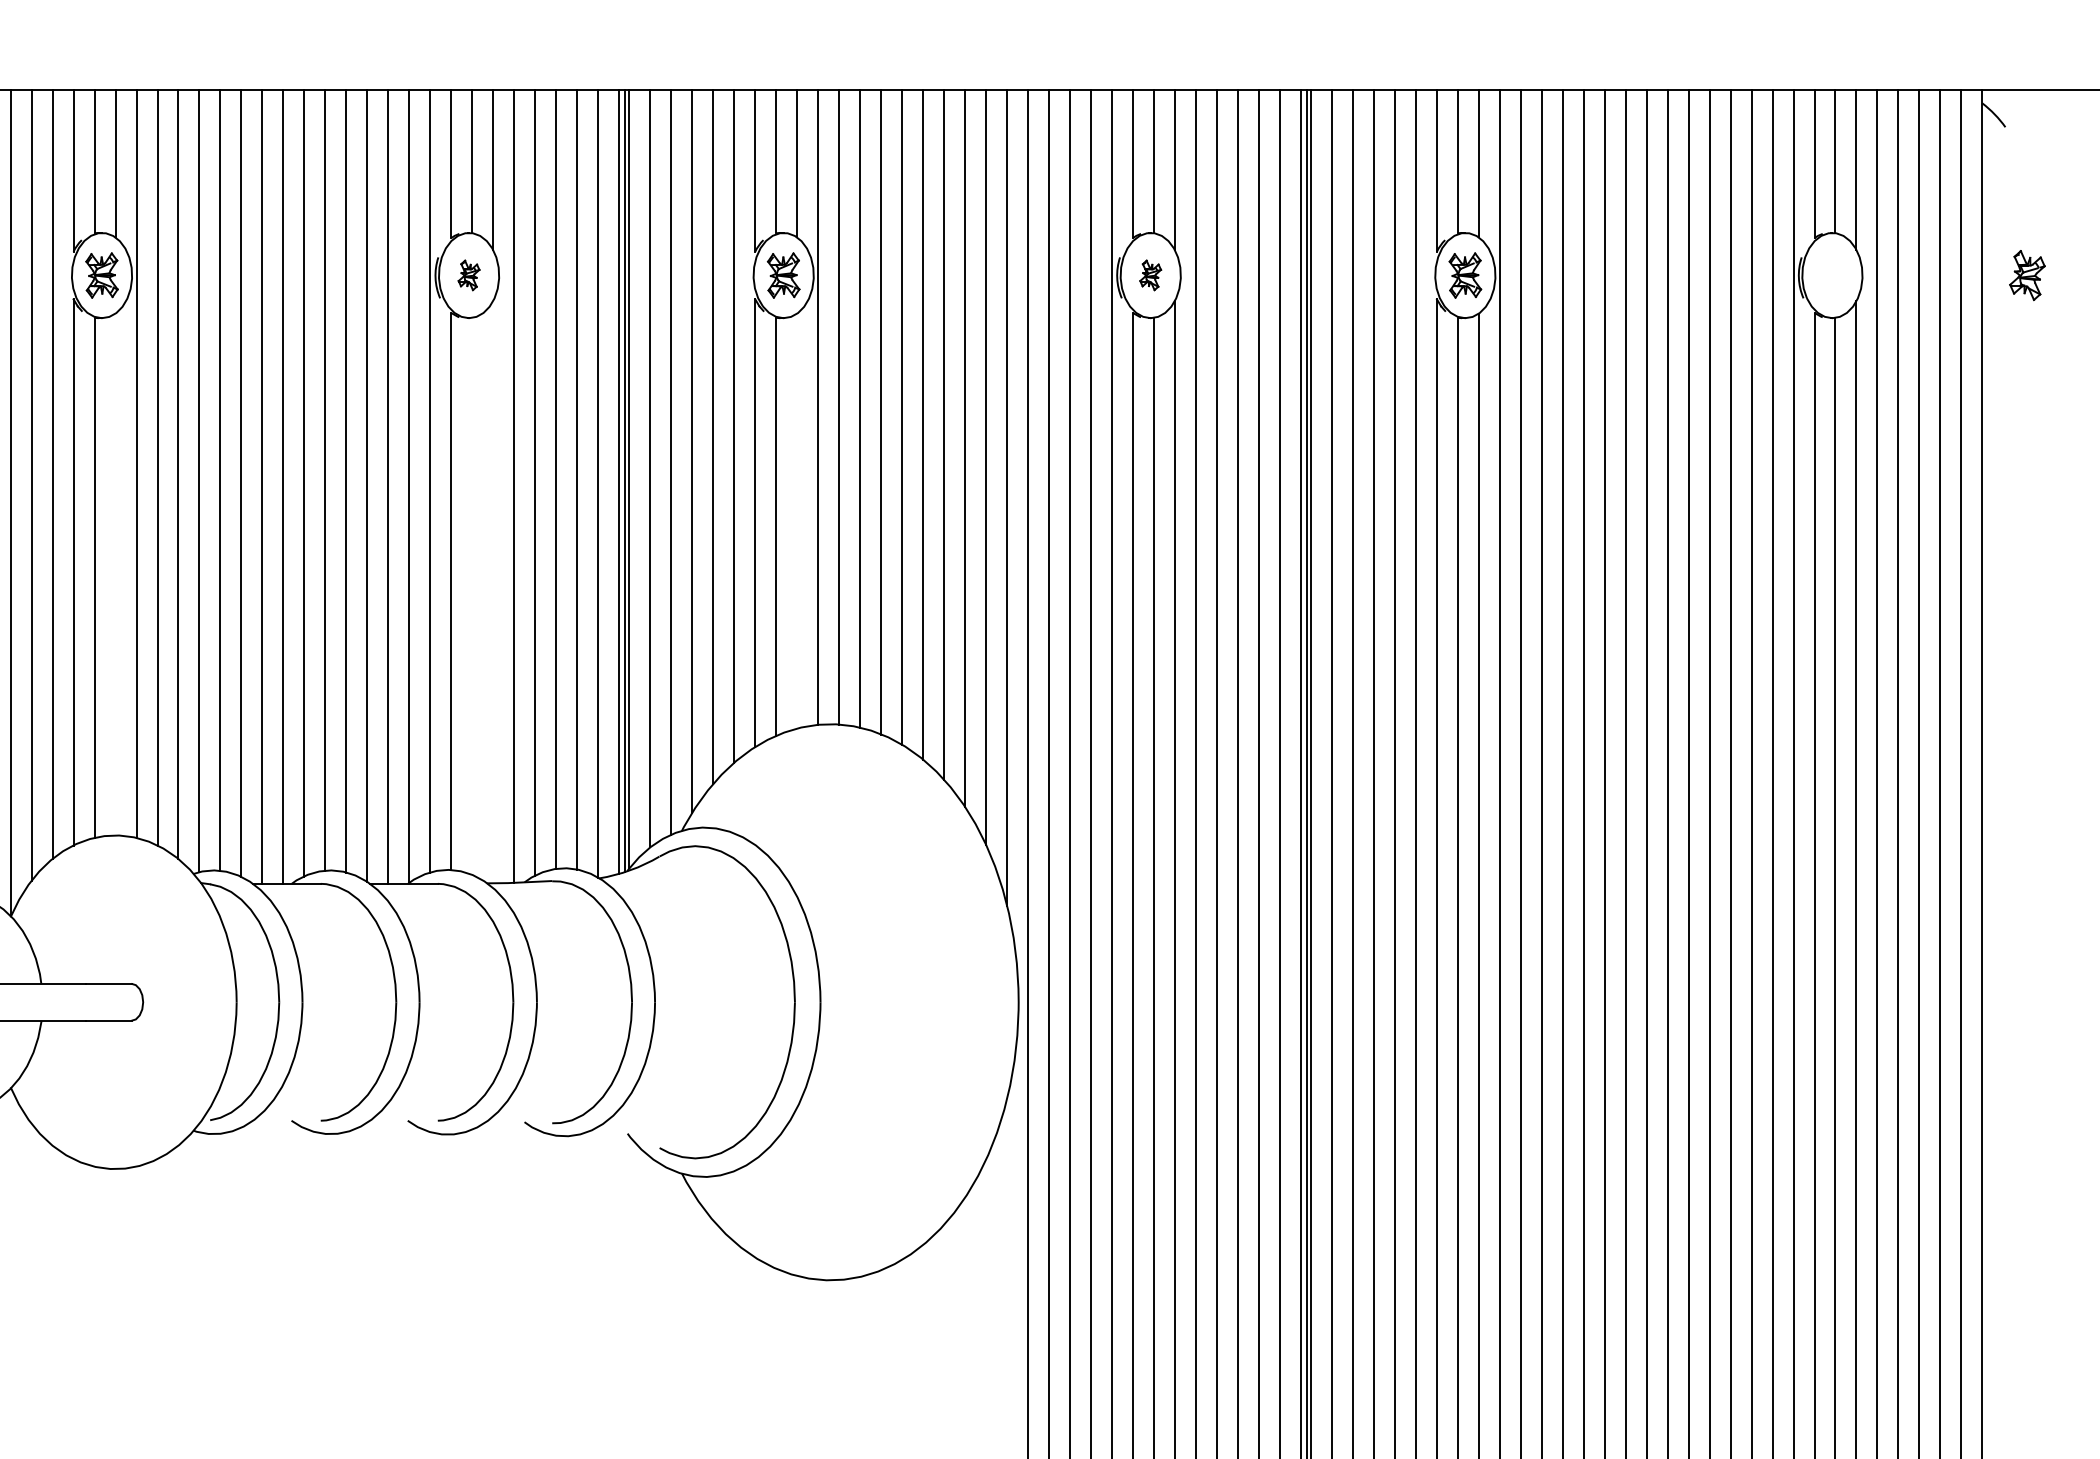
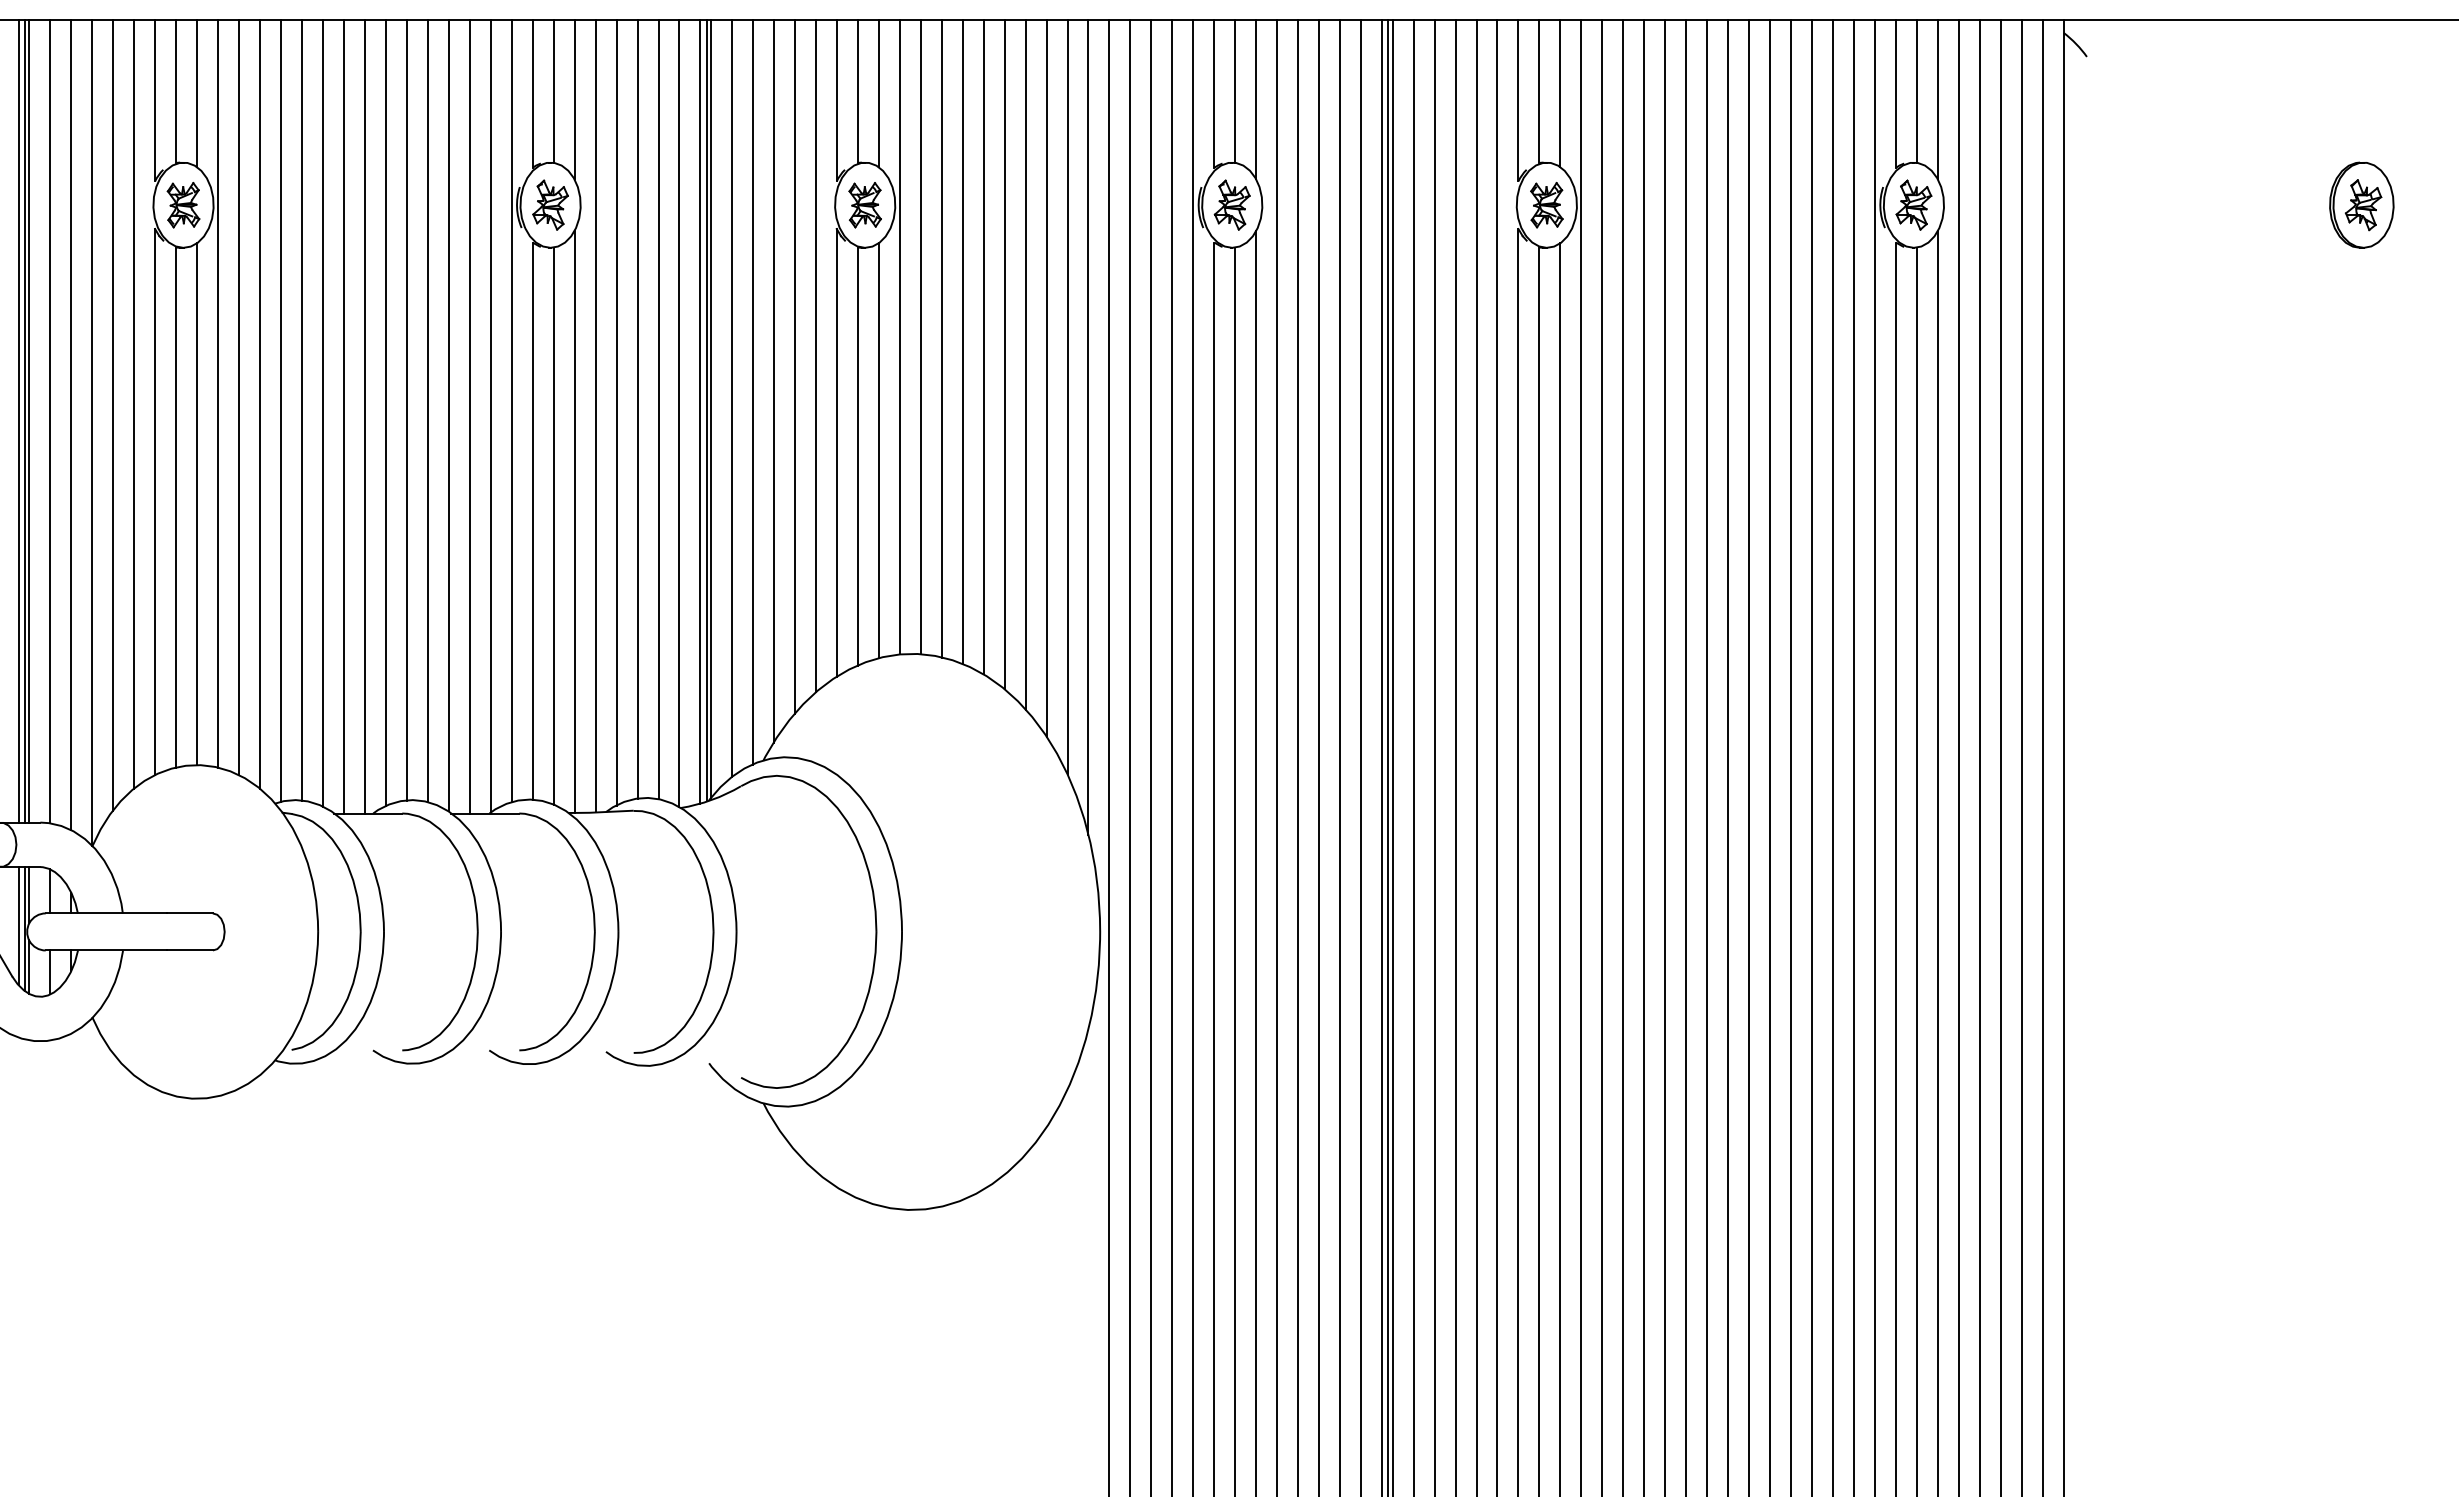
part: (469, 274) -> (550, 204), size x1.67
part: (1150, 274) -> (1231, 204), size x1.67
part: (2027, 274) -> (1913, 204), moved
line: (797, 520) -> (878, 450), added
line: (116, 574) -> (197, 504), added
line: (493, 591) -> (574, 521), added
line: (472, 595) -> (553, 525), added

